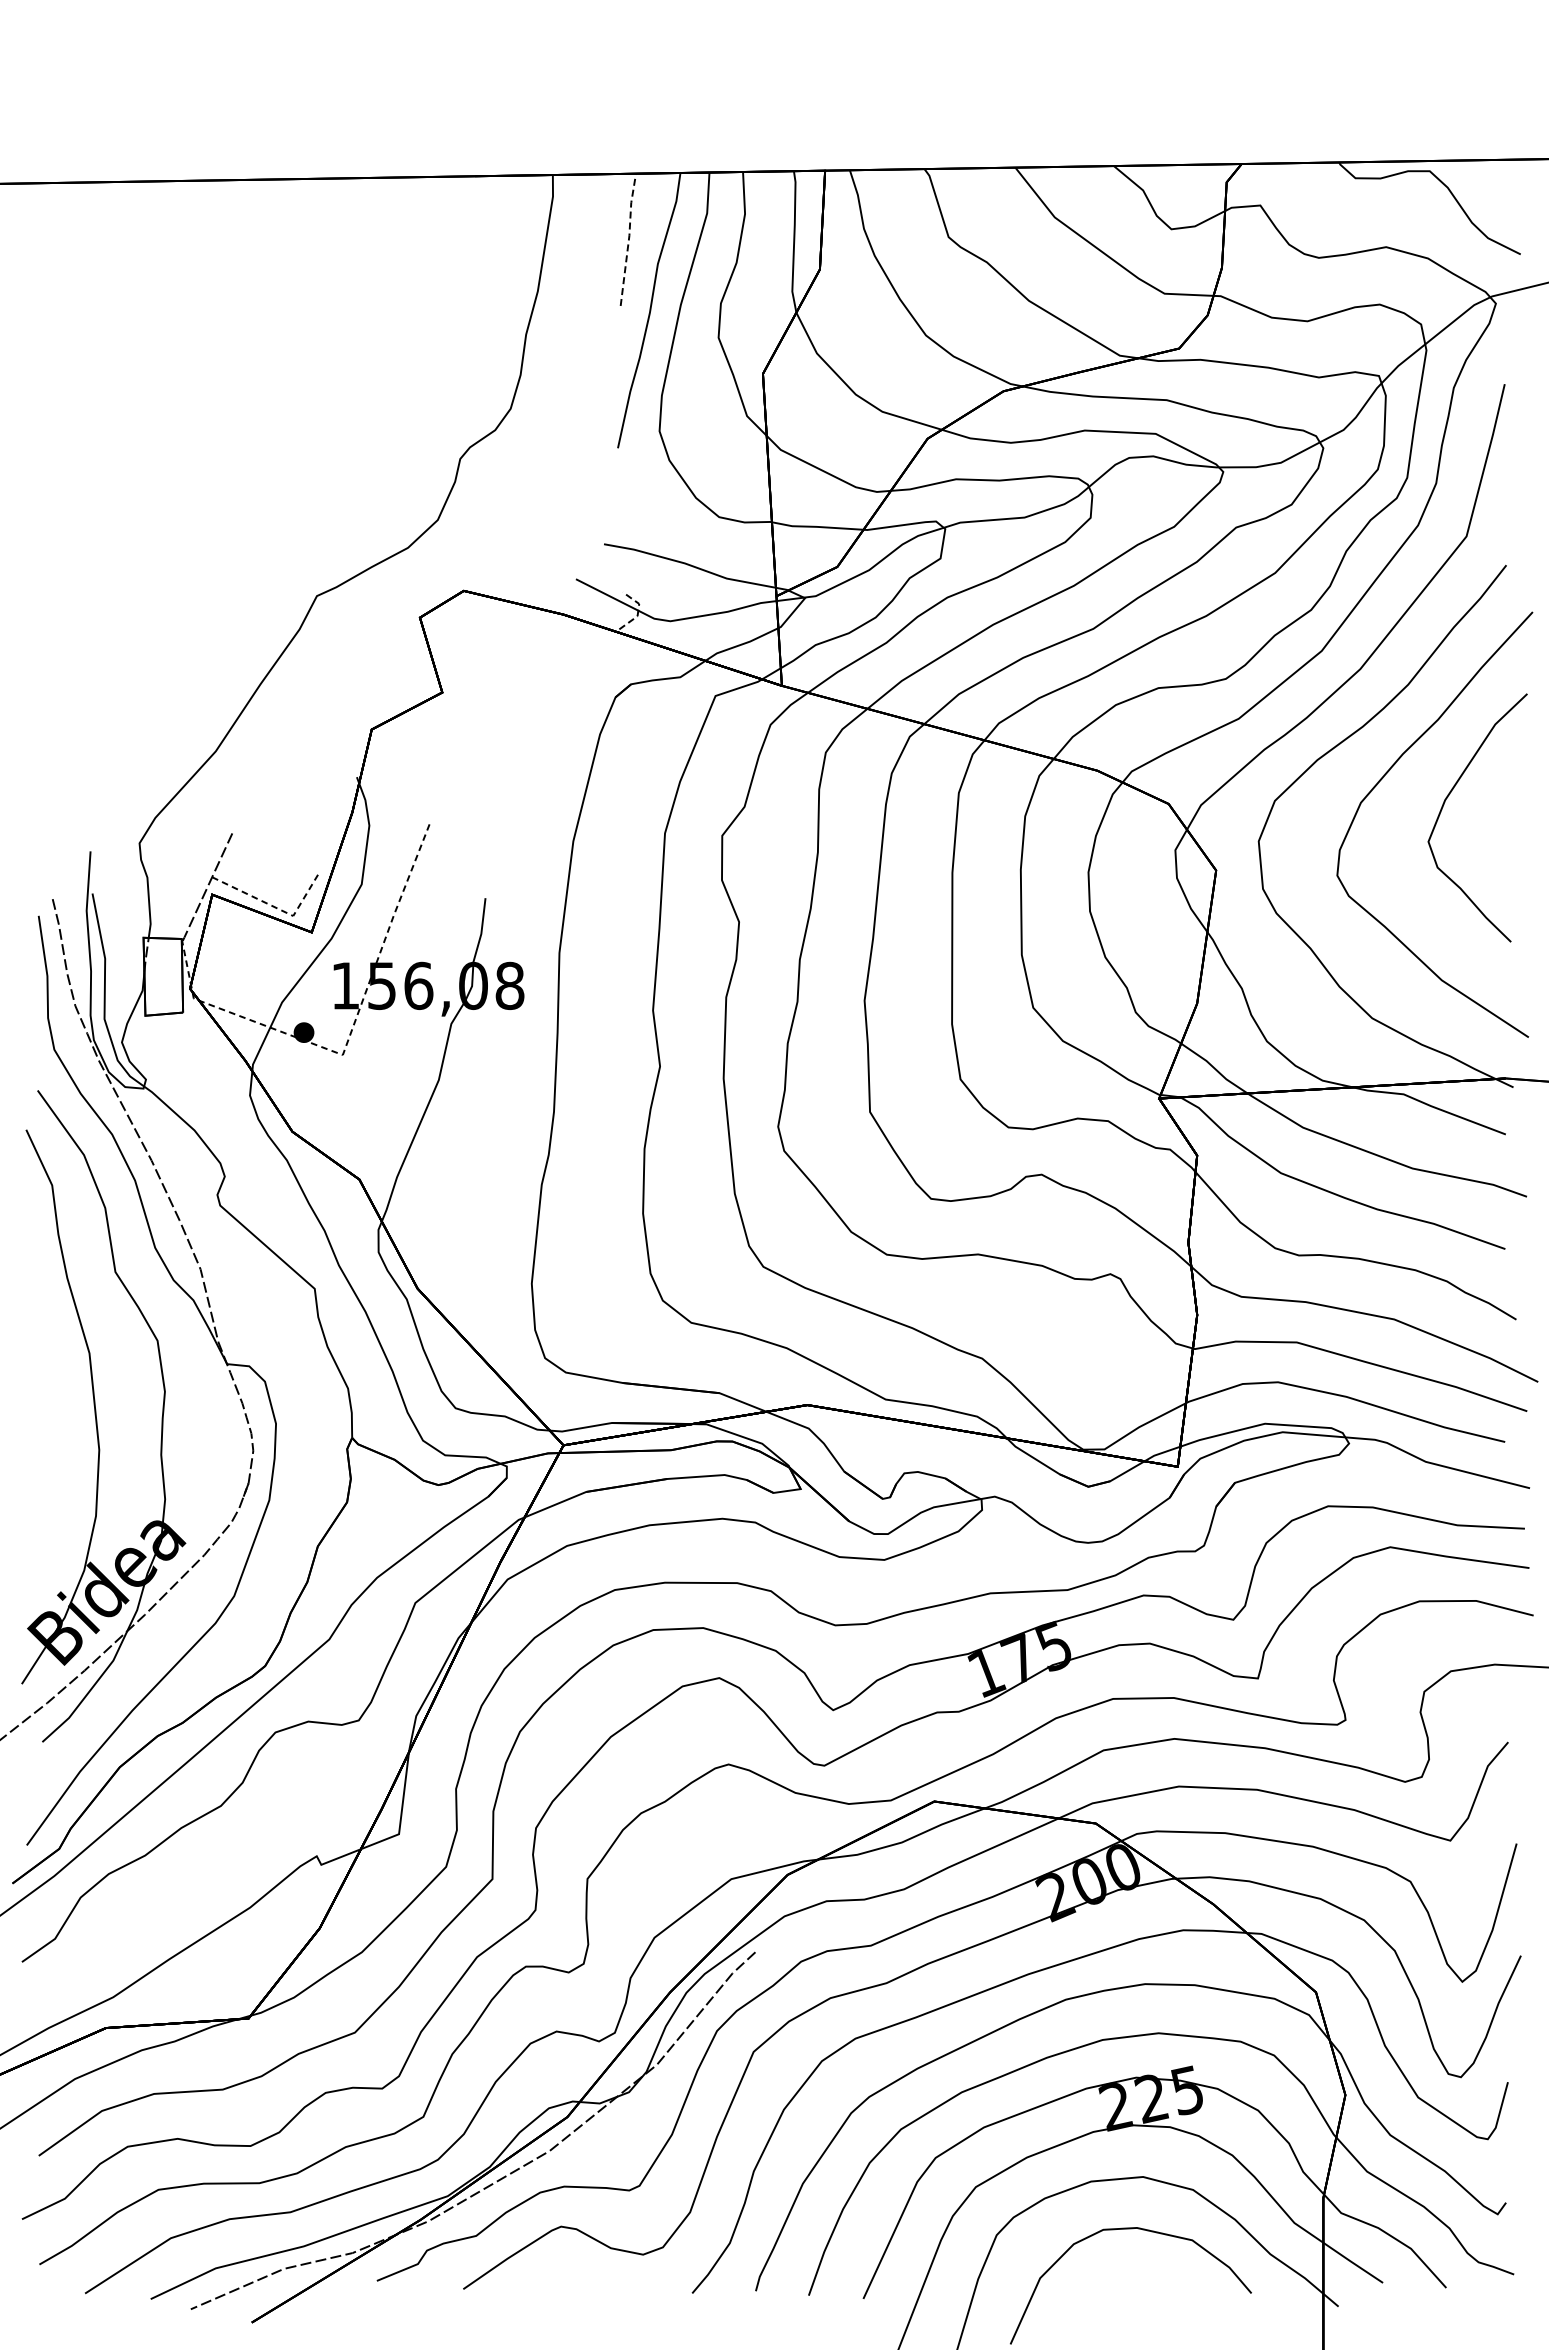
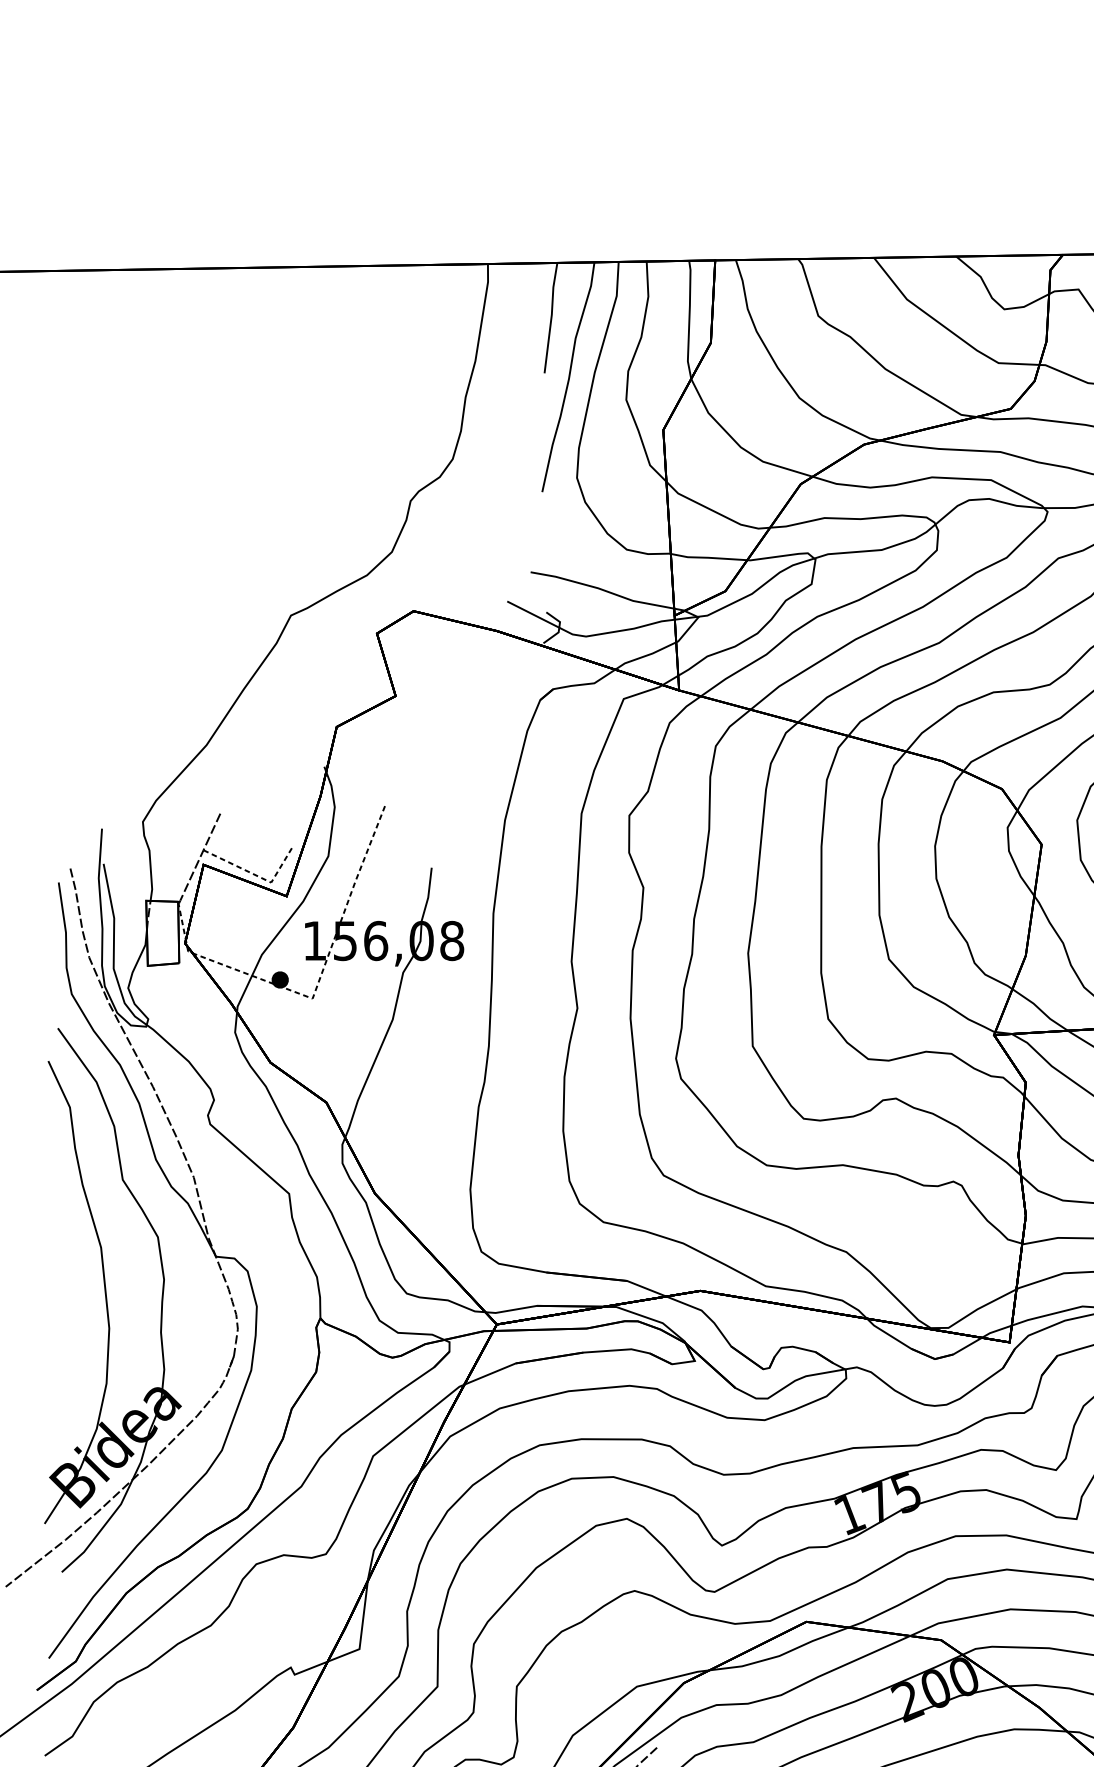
line: (629, 237) -> (551, 316), dashed -> solid
line: (638, 610) -> (559, 627), dashed -> solid

